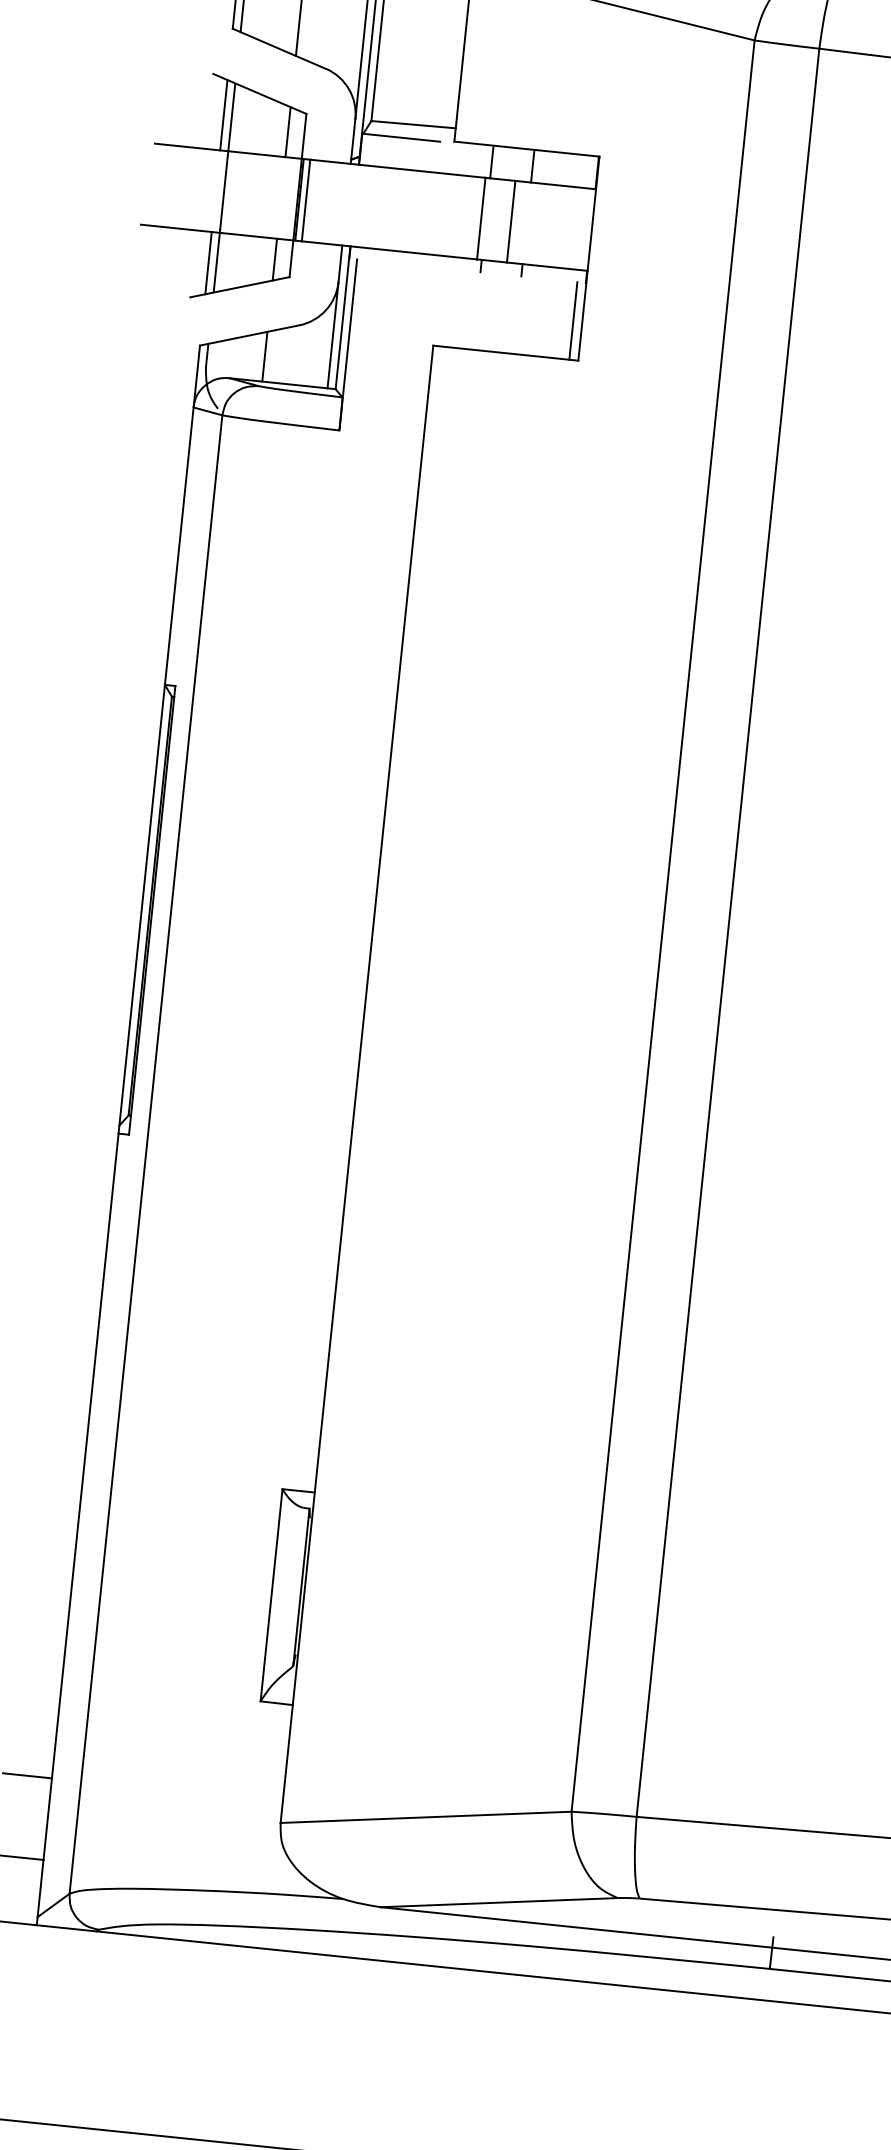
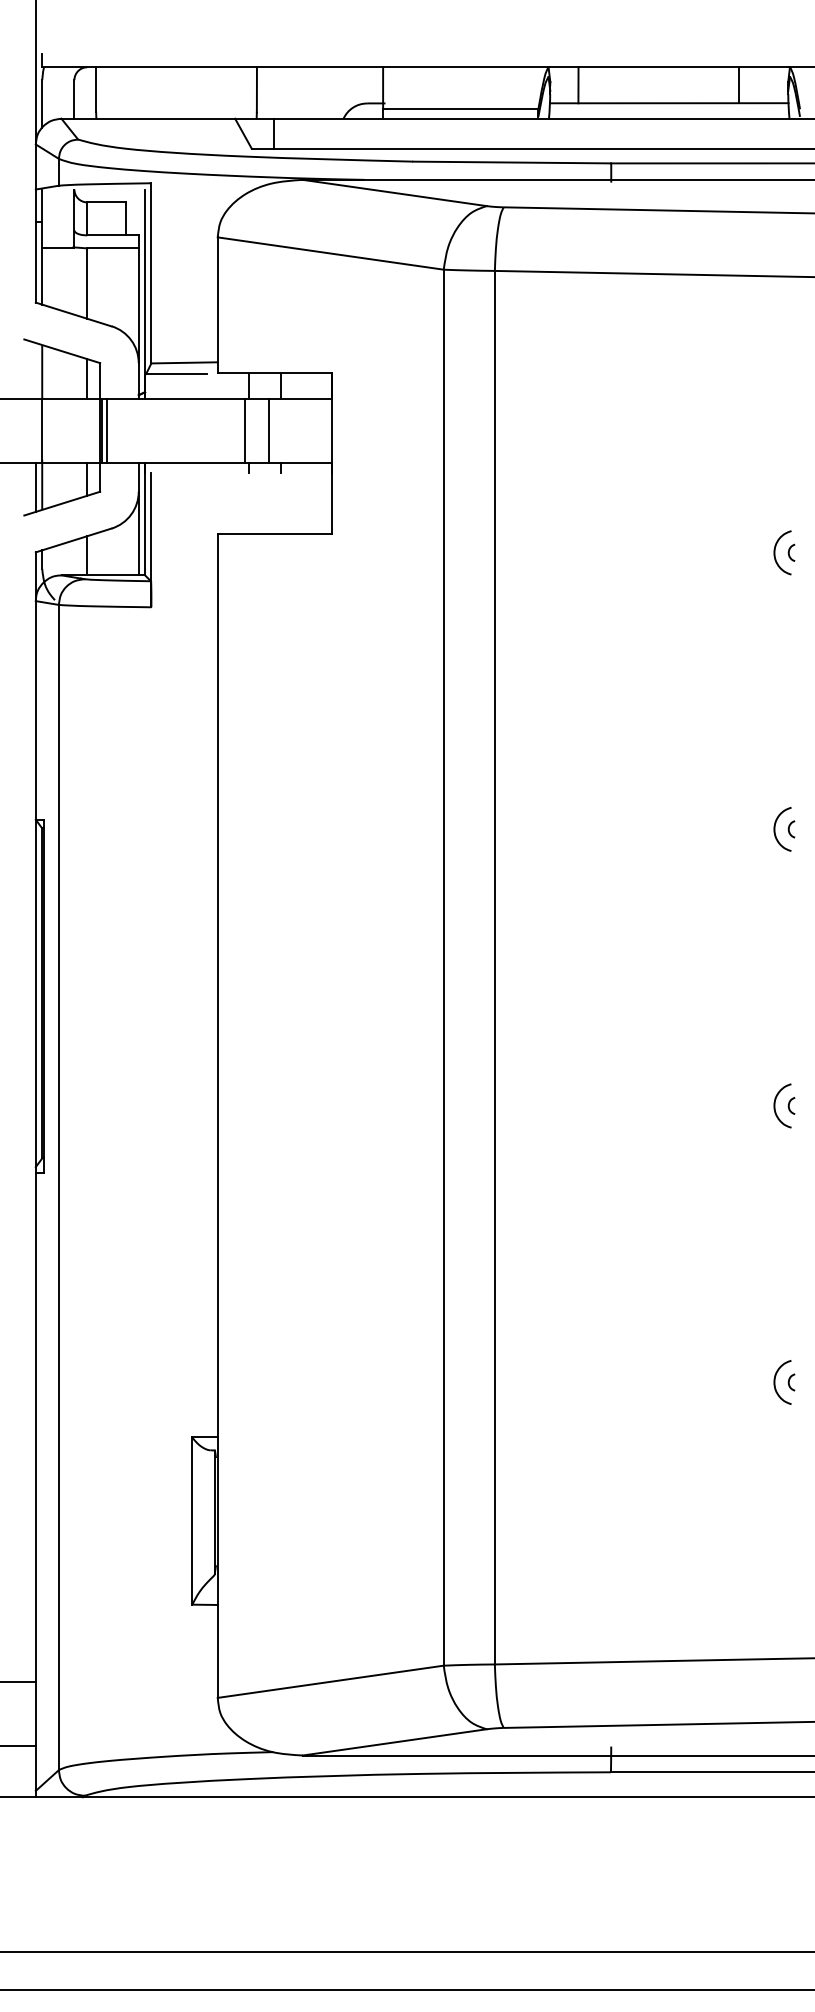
line: (223, 114) -> (35, 370), removed
line: (572, 320) -> (324, 502), removed

